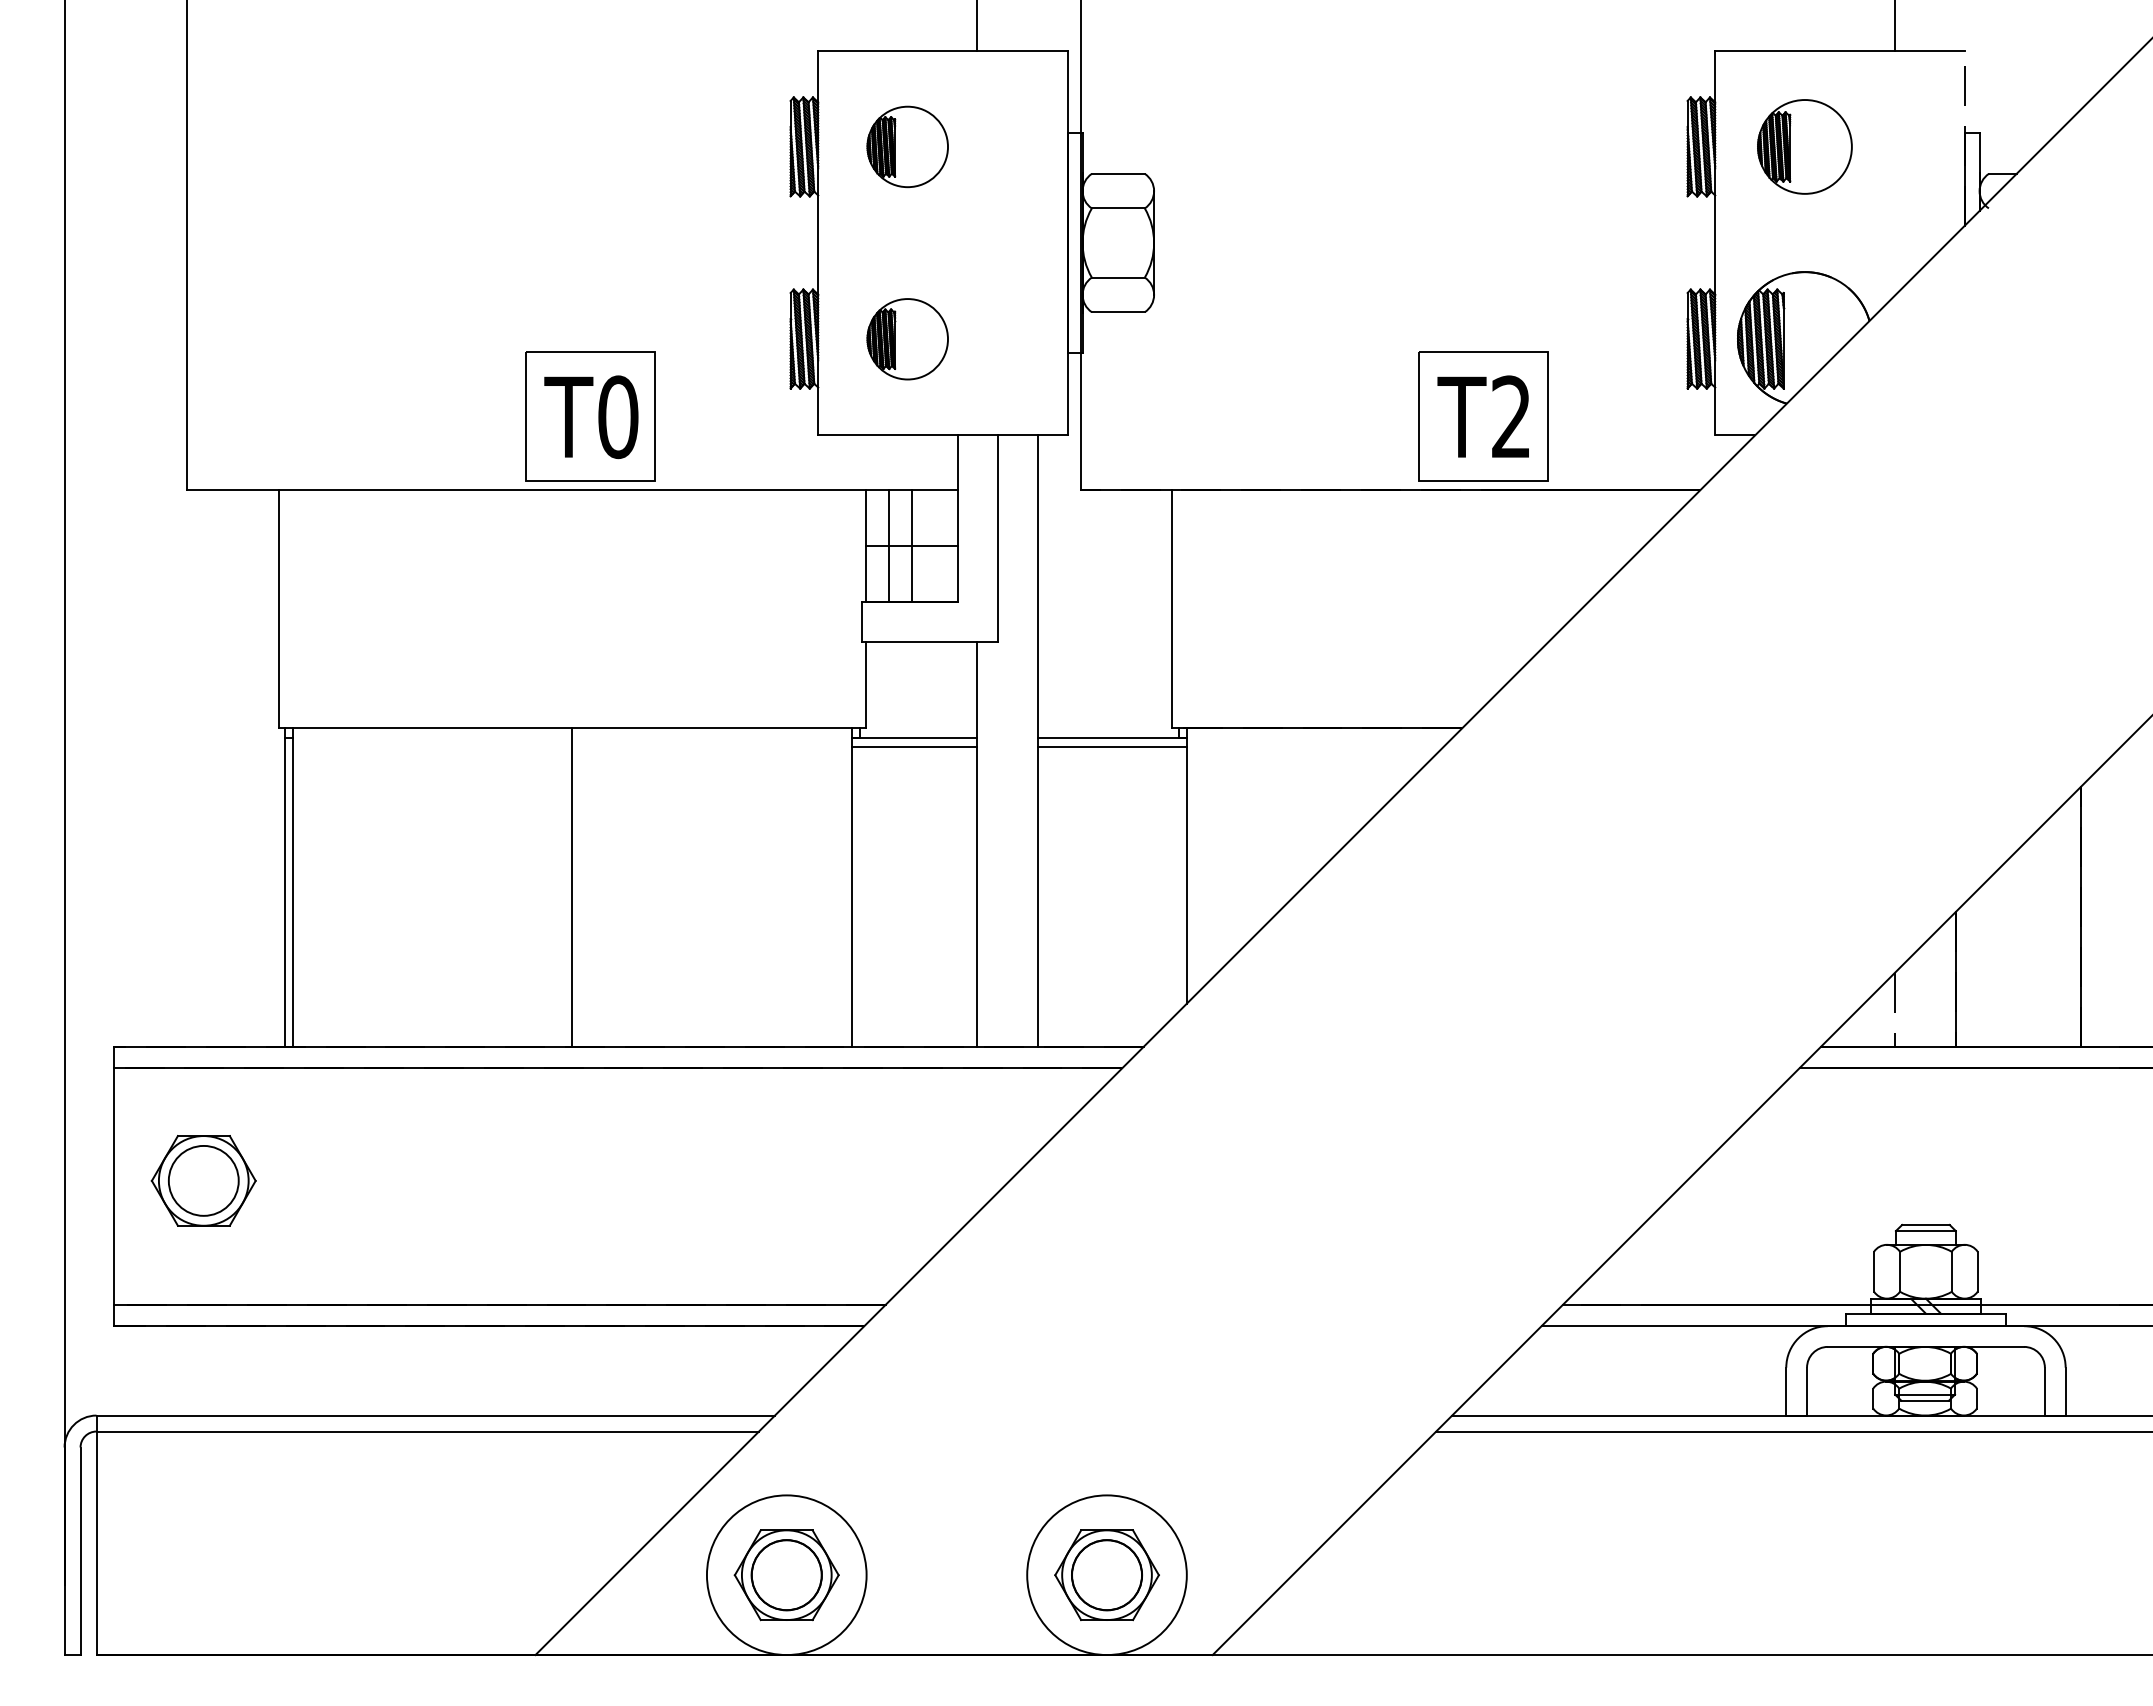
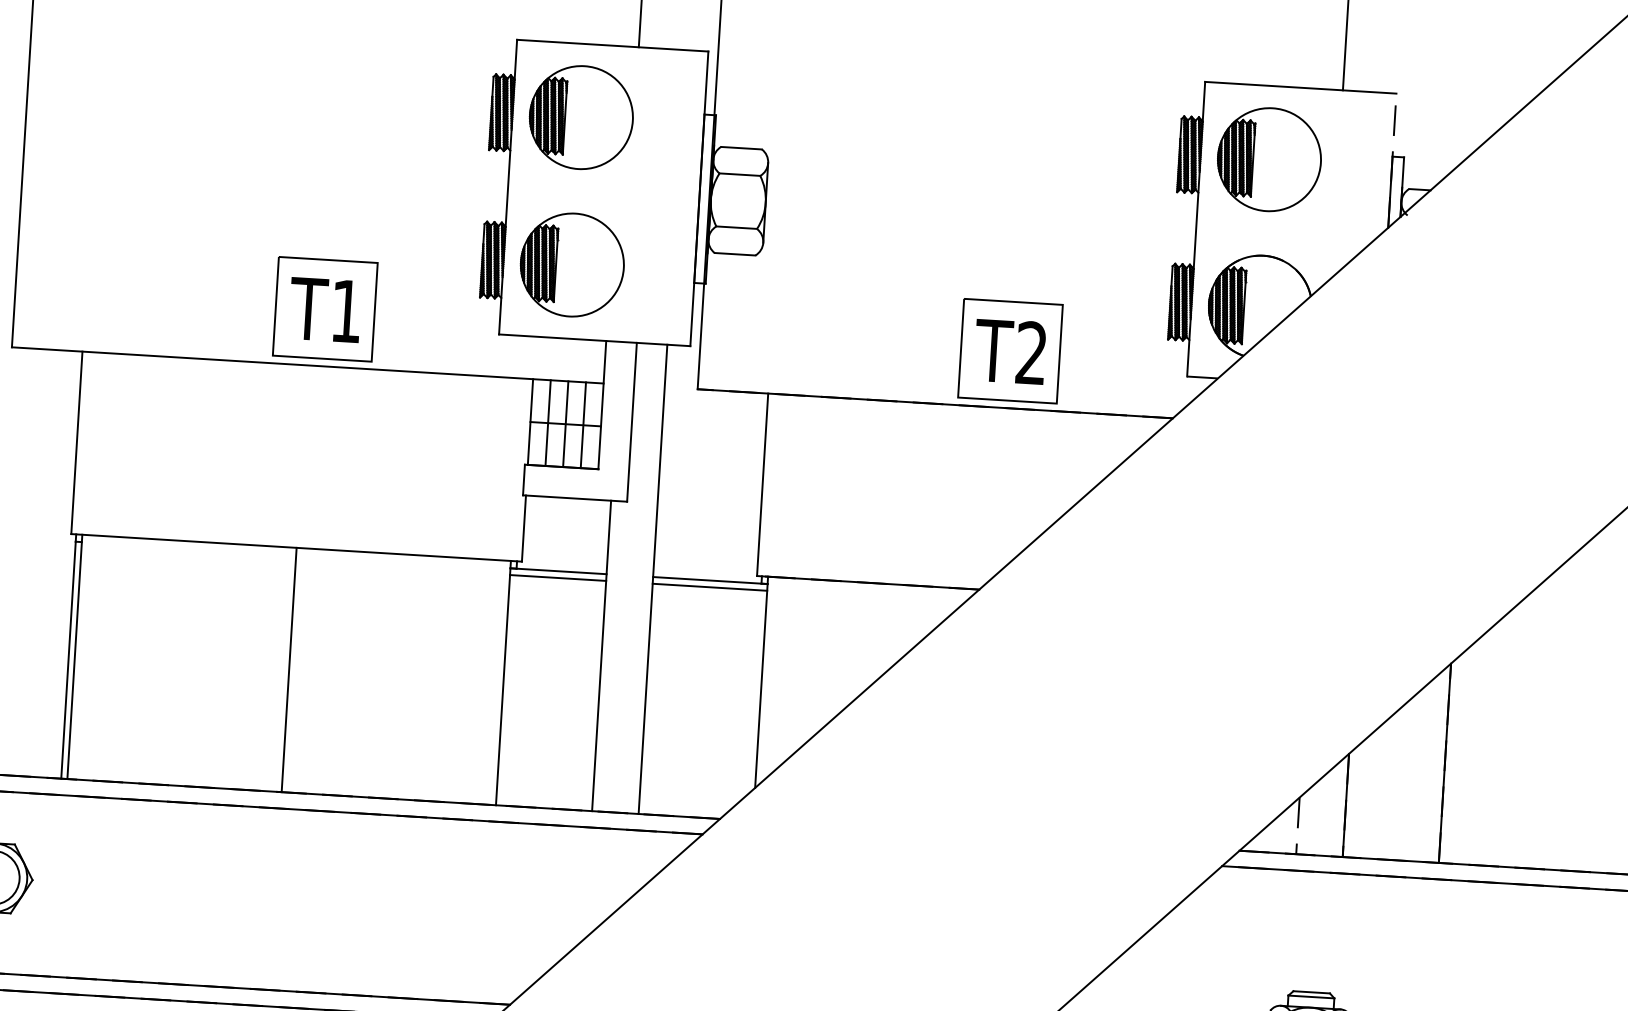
part: (907, 146) -> (581, 117), size x1.67
part: (1804, 146) -> (1269, 159), size x1.43
part: (907, 339) -> (572, 265), size x1.67
text: (618, 417) -> (346, 311), T0 -> T1
line: (934, 546) -> (583, 425), added

